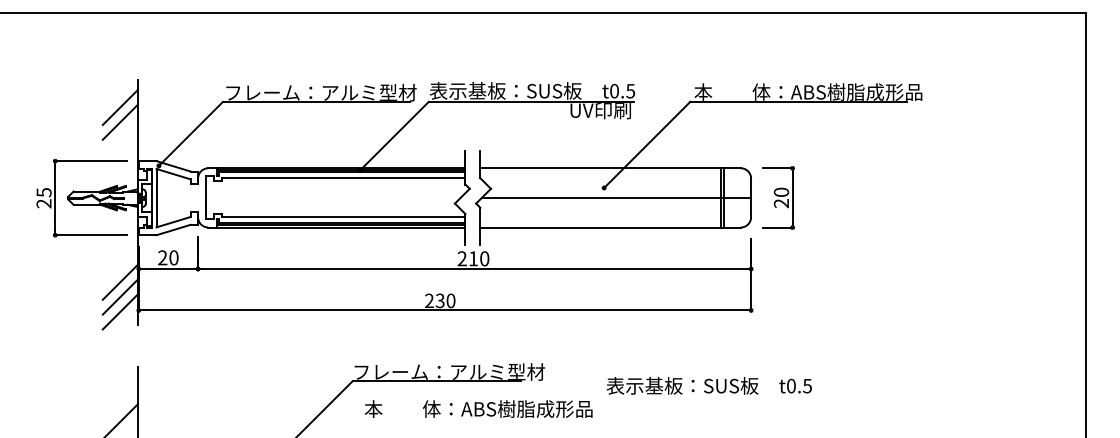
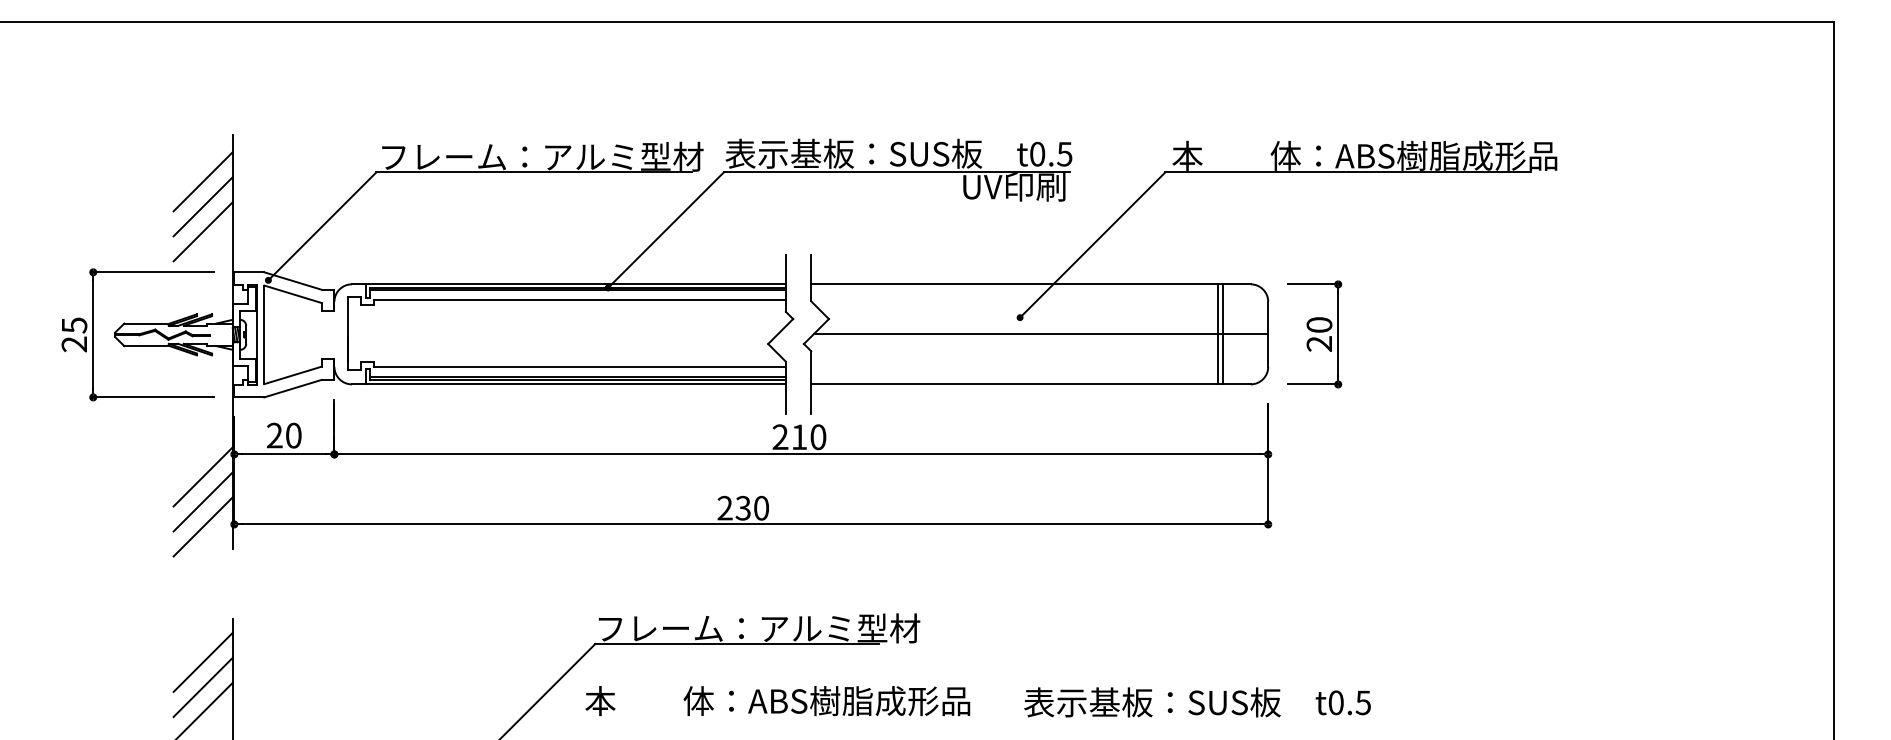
line: (119, 136) -> (201, 230), added
text: (708, 385) -> (1196, 701), moved
line: (119, 391) -> (201, 661), added
line: (119, 406) -> (201, 686), added
text: (478, 408) -> (777, 700), moved

